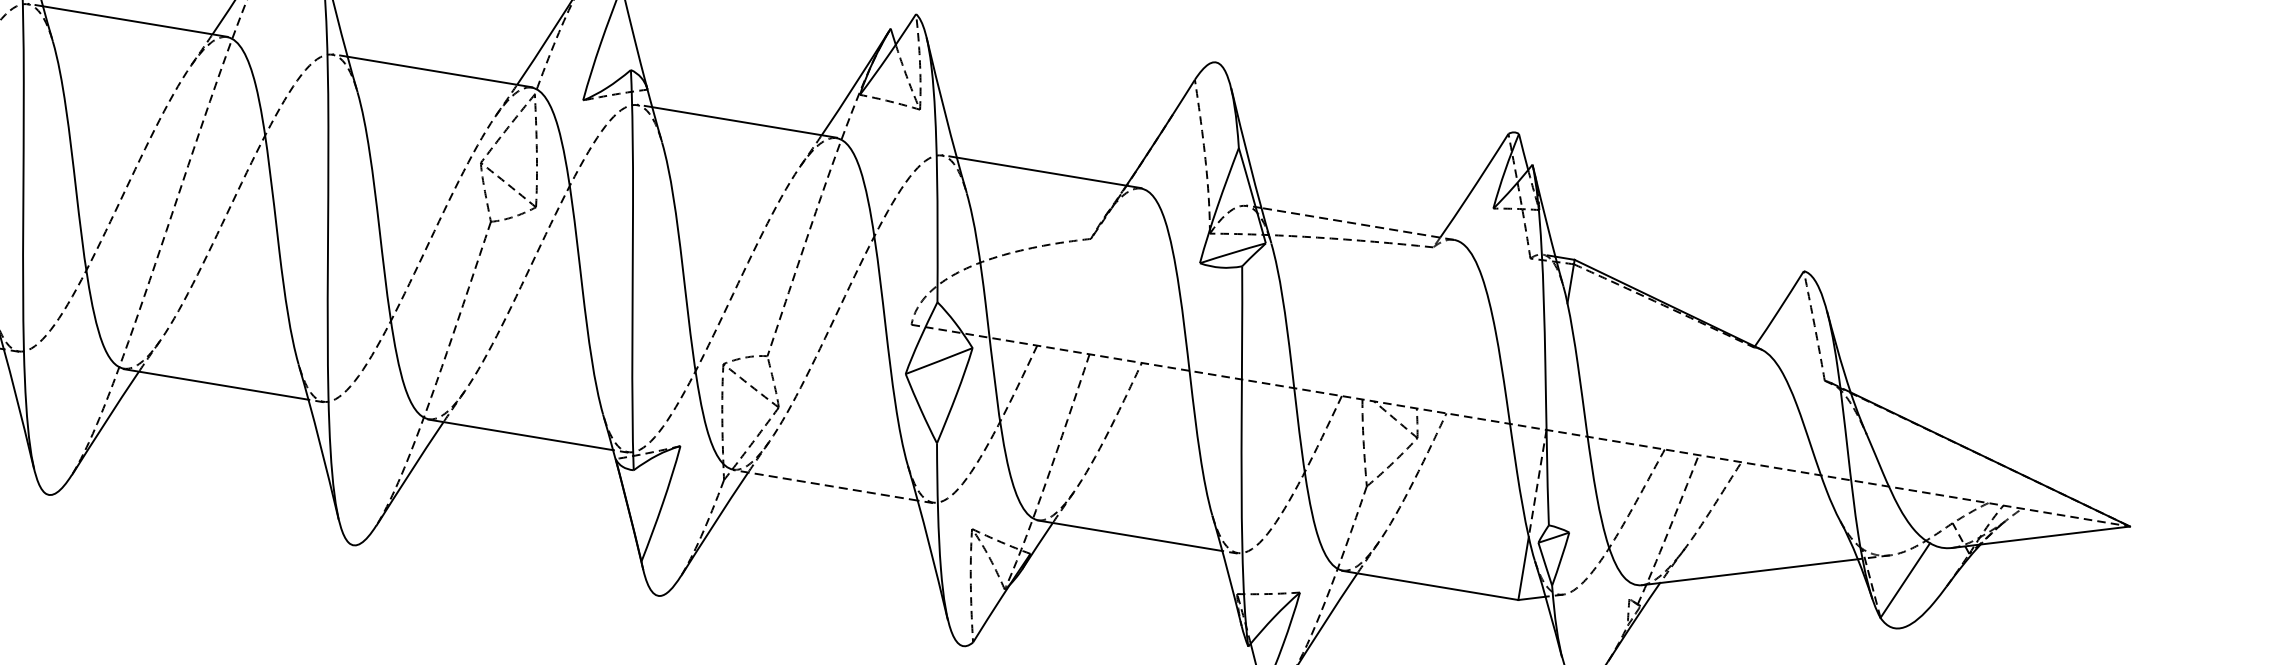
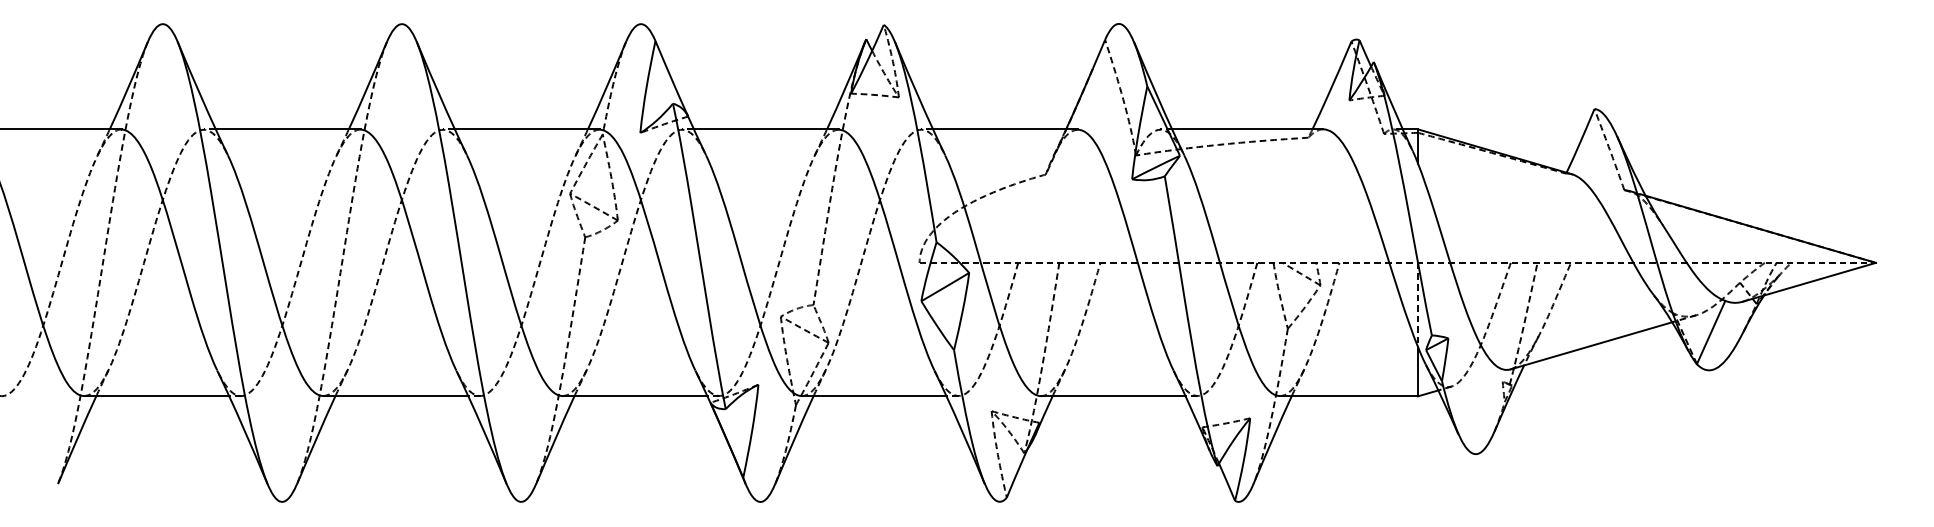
line: (1357, 224) -> (1247, 129), dashed -> solid
line: (825, 485) -> (874, 396), dashed -> solid

